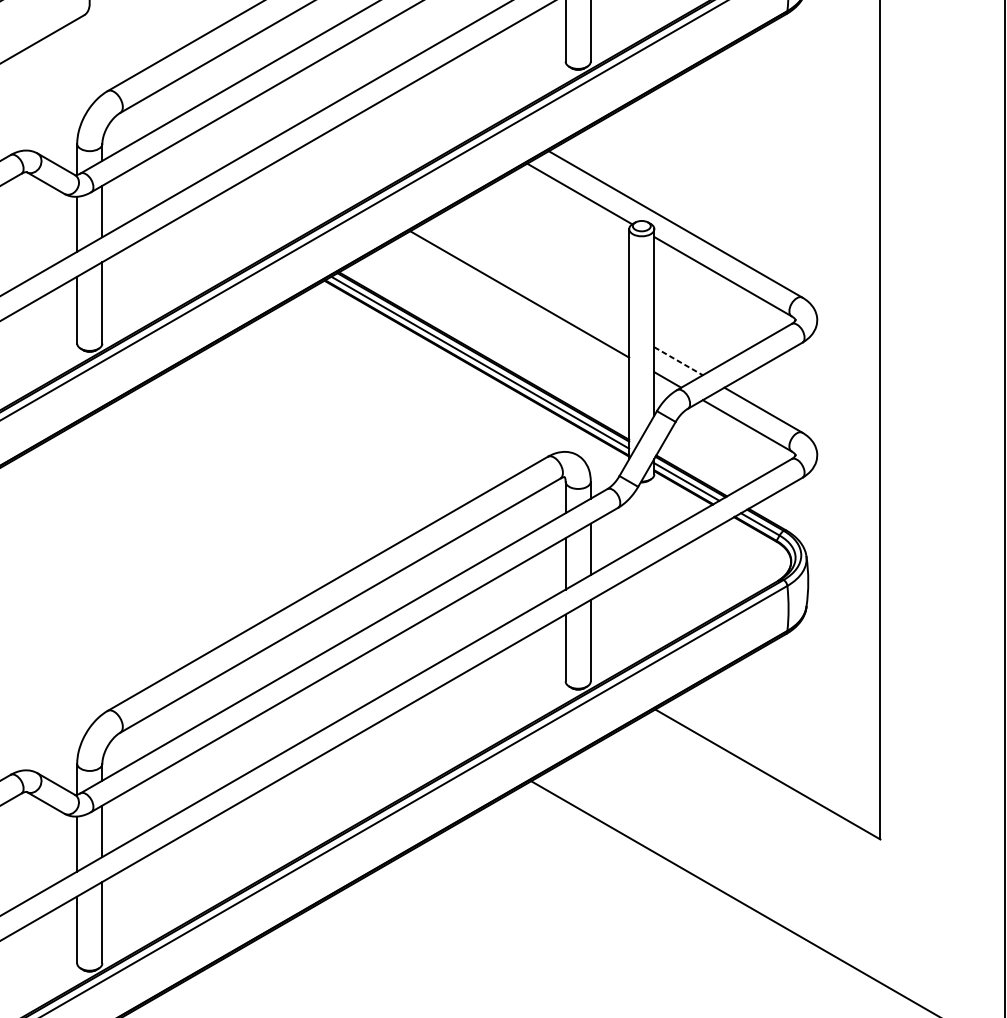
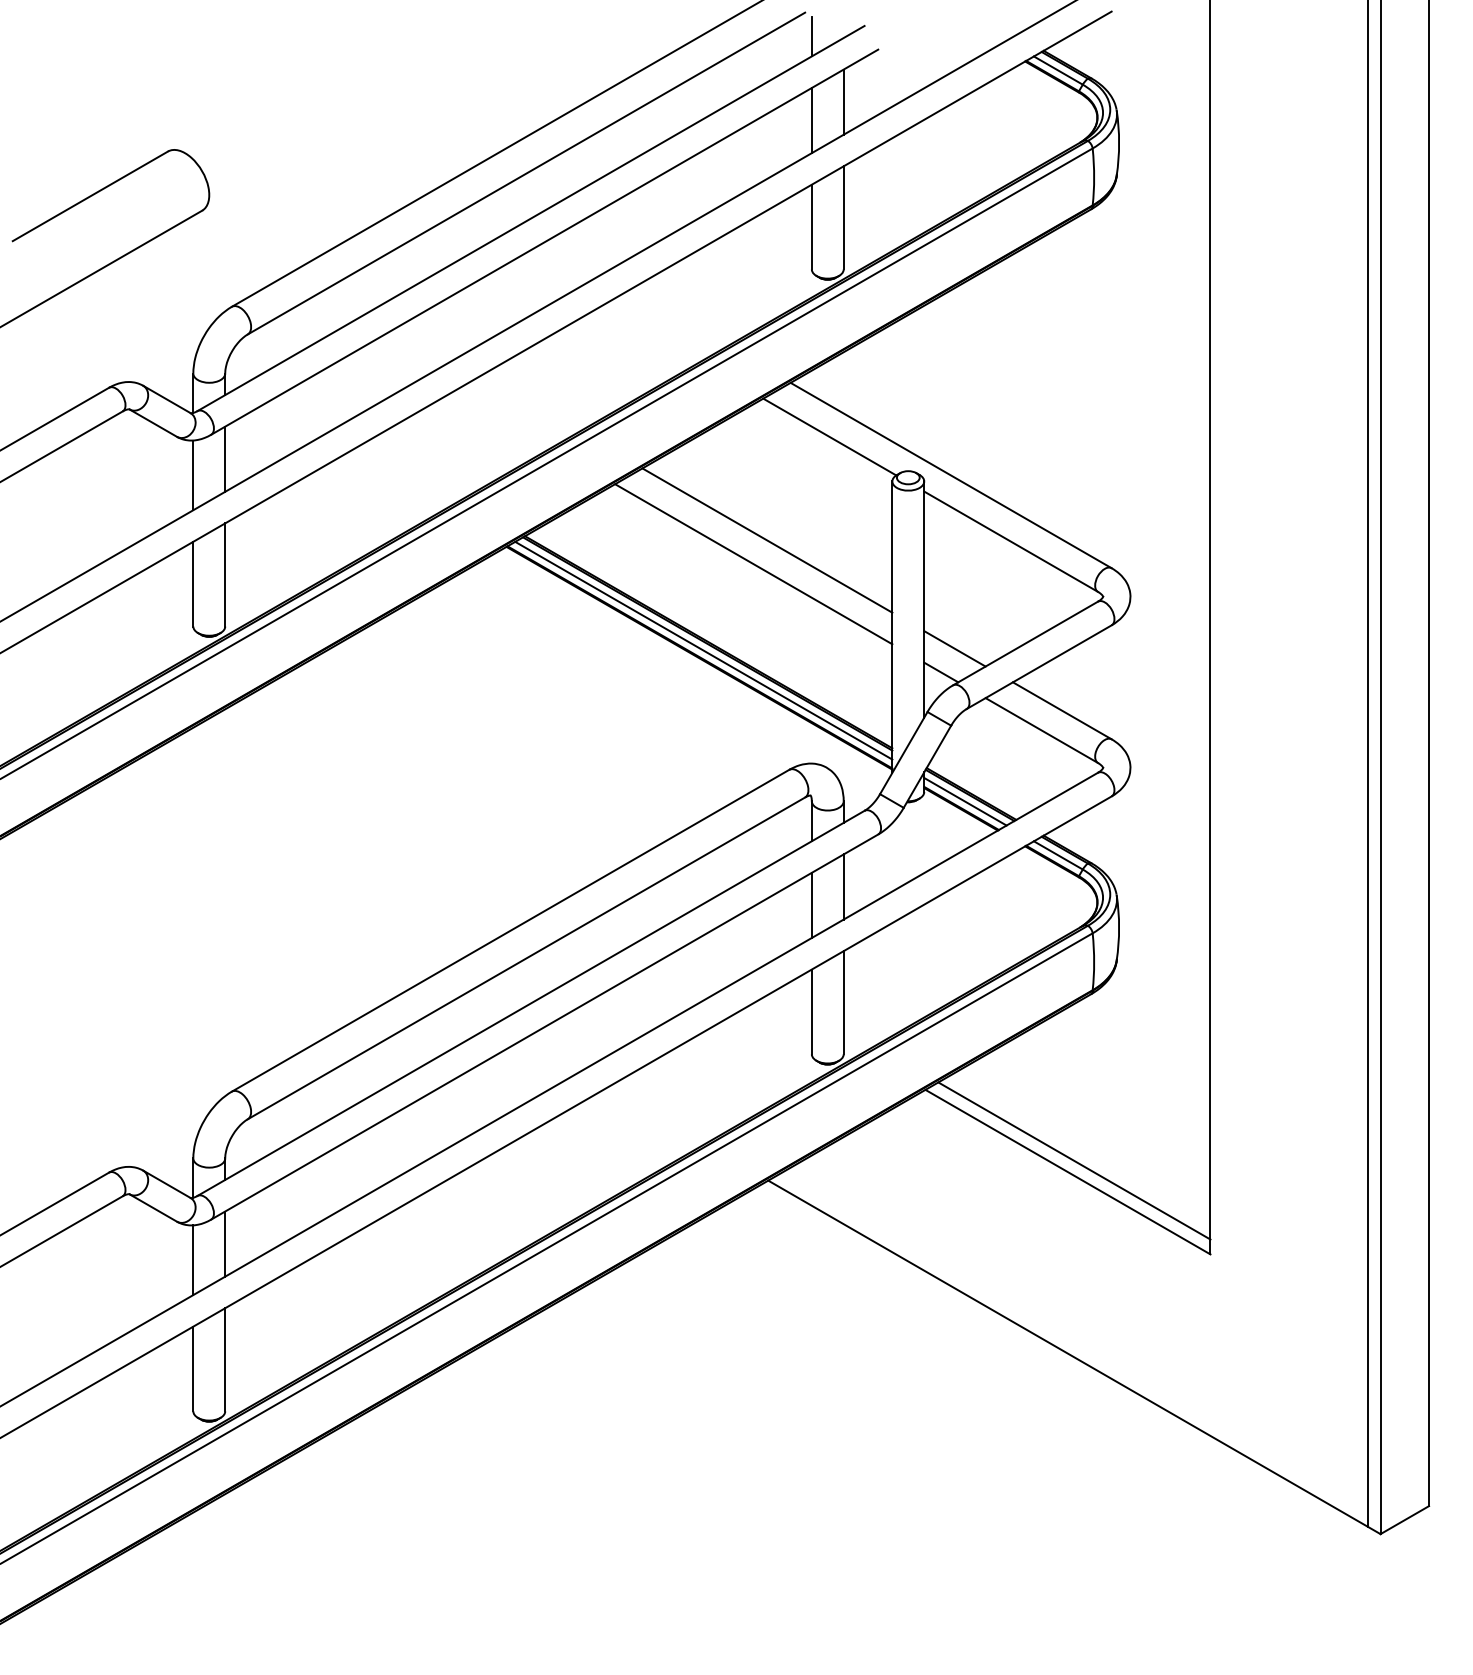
line: (530, 275) -> (767, 540), added
line: (679, 361) -> (955, 649), dashed -> solid
line: (773, 765) -> (1074, 1160), added

